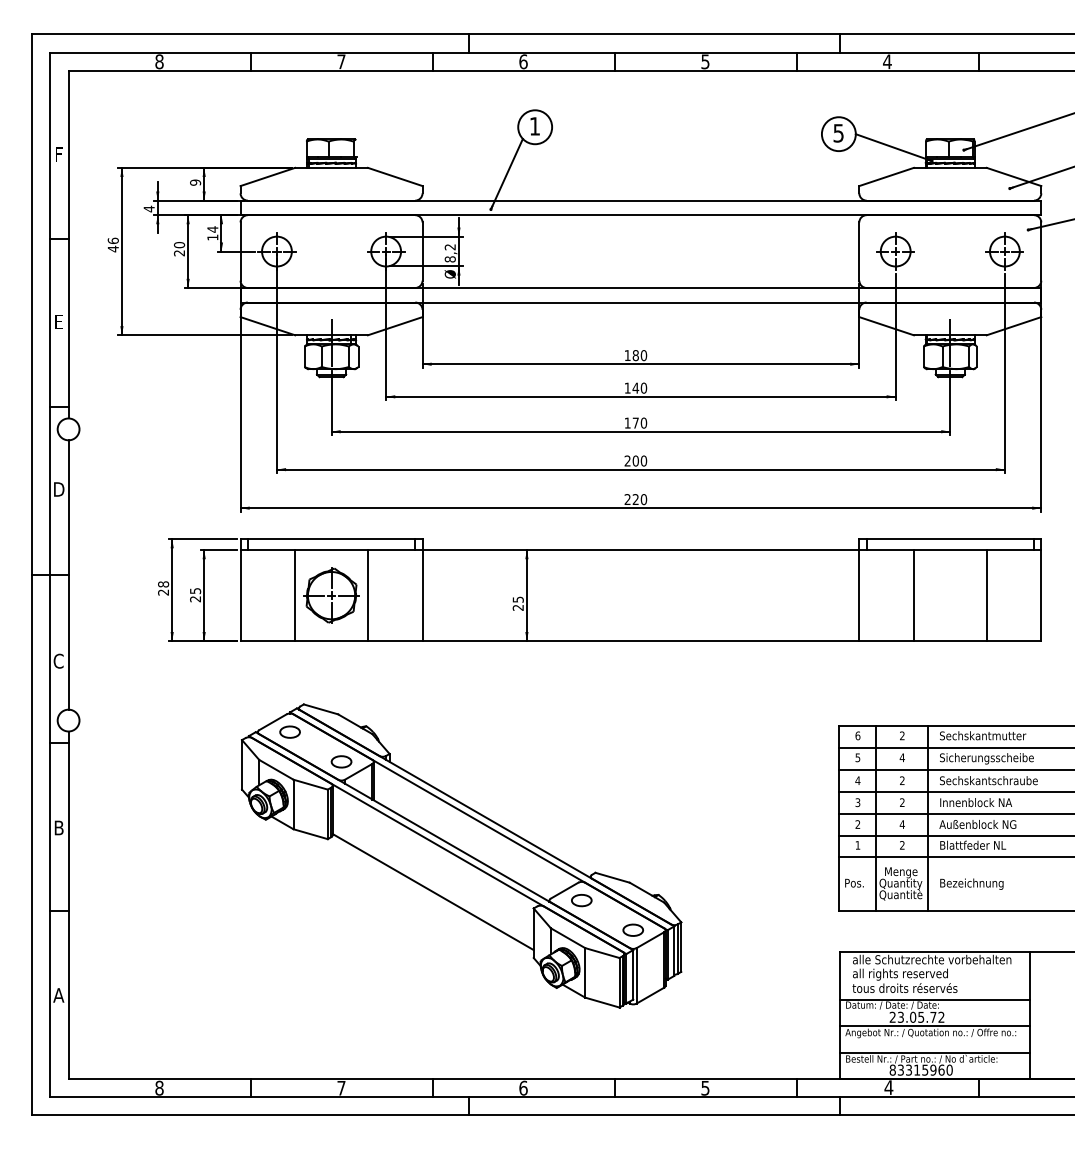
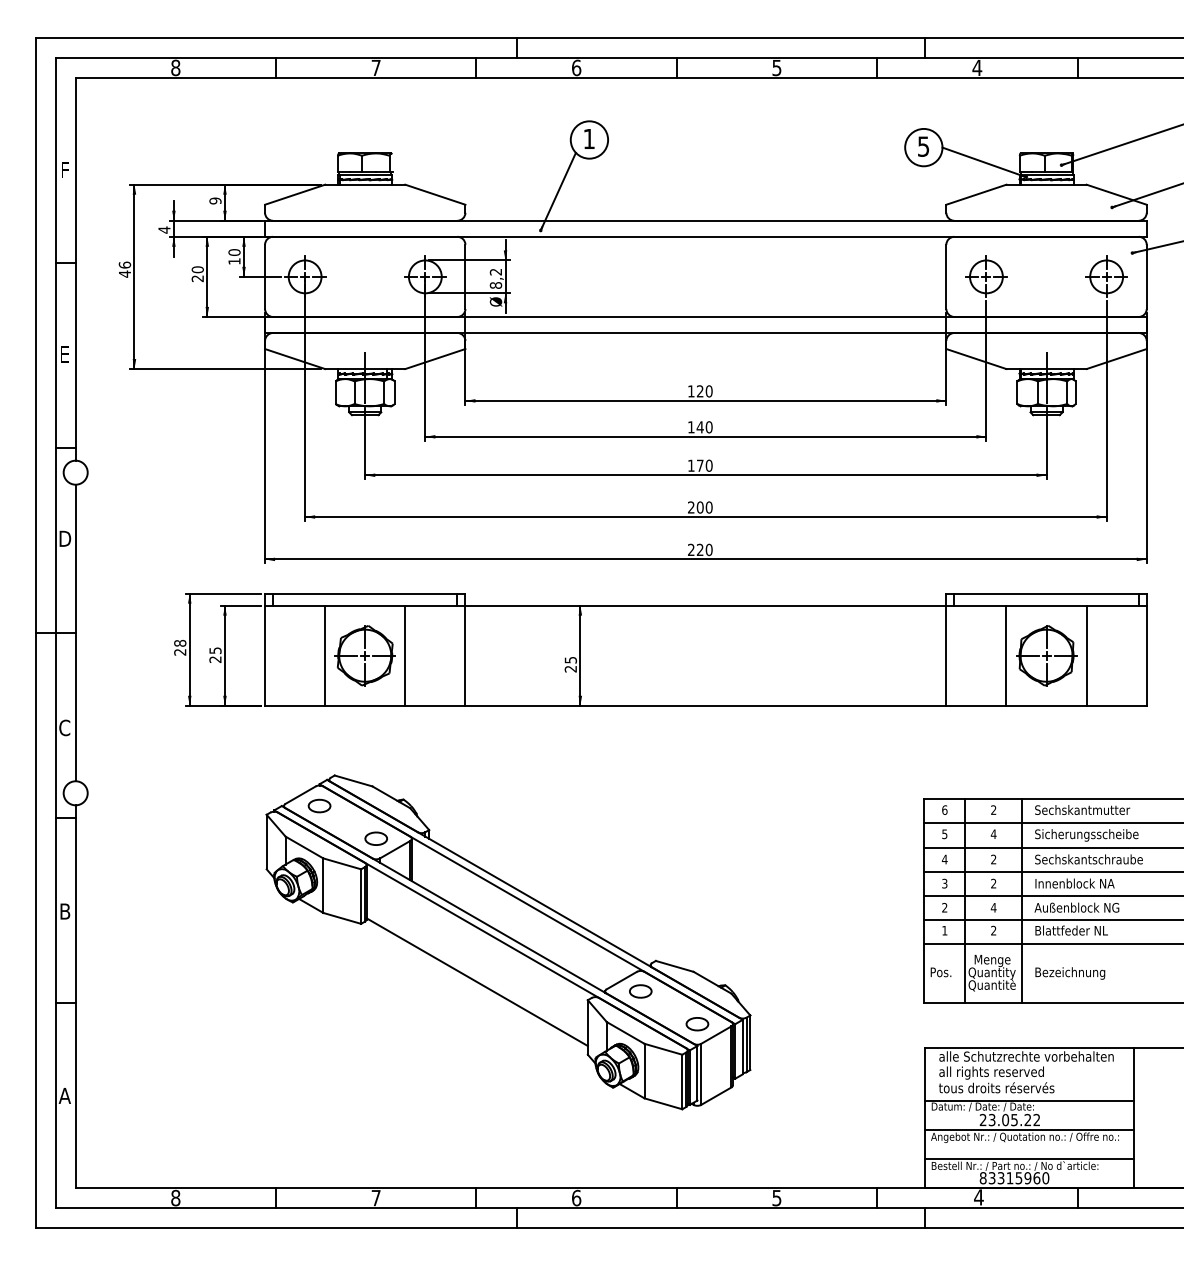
text: (212, 229) -> (234, 252), 14 -> 10
text: (635, 355) -> (699, 391), 180 -> 120
part: (950, 595) -> (1046, 655), added
text: (933, 1016) -> (1028, 1119), 23.05.72 -> 23.05.22

